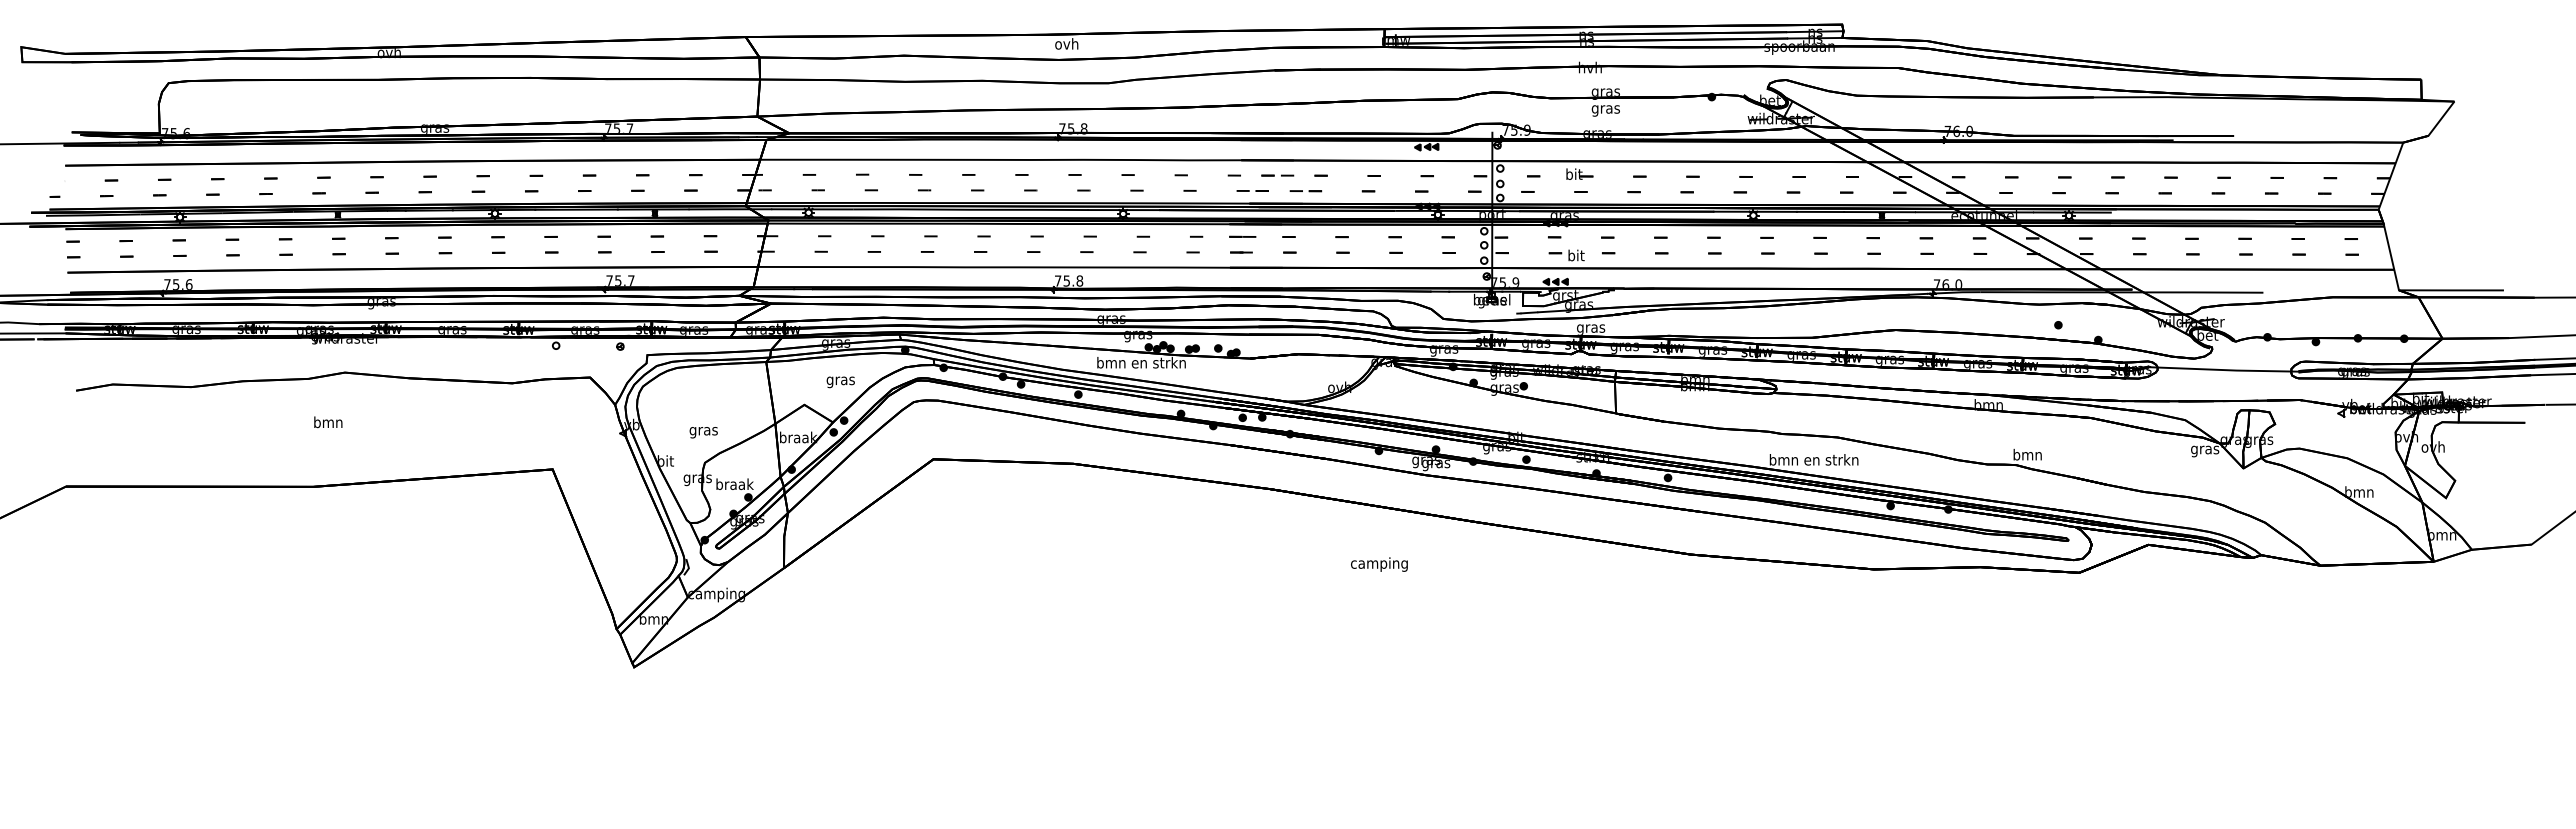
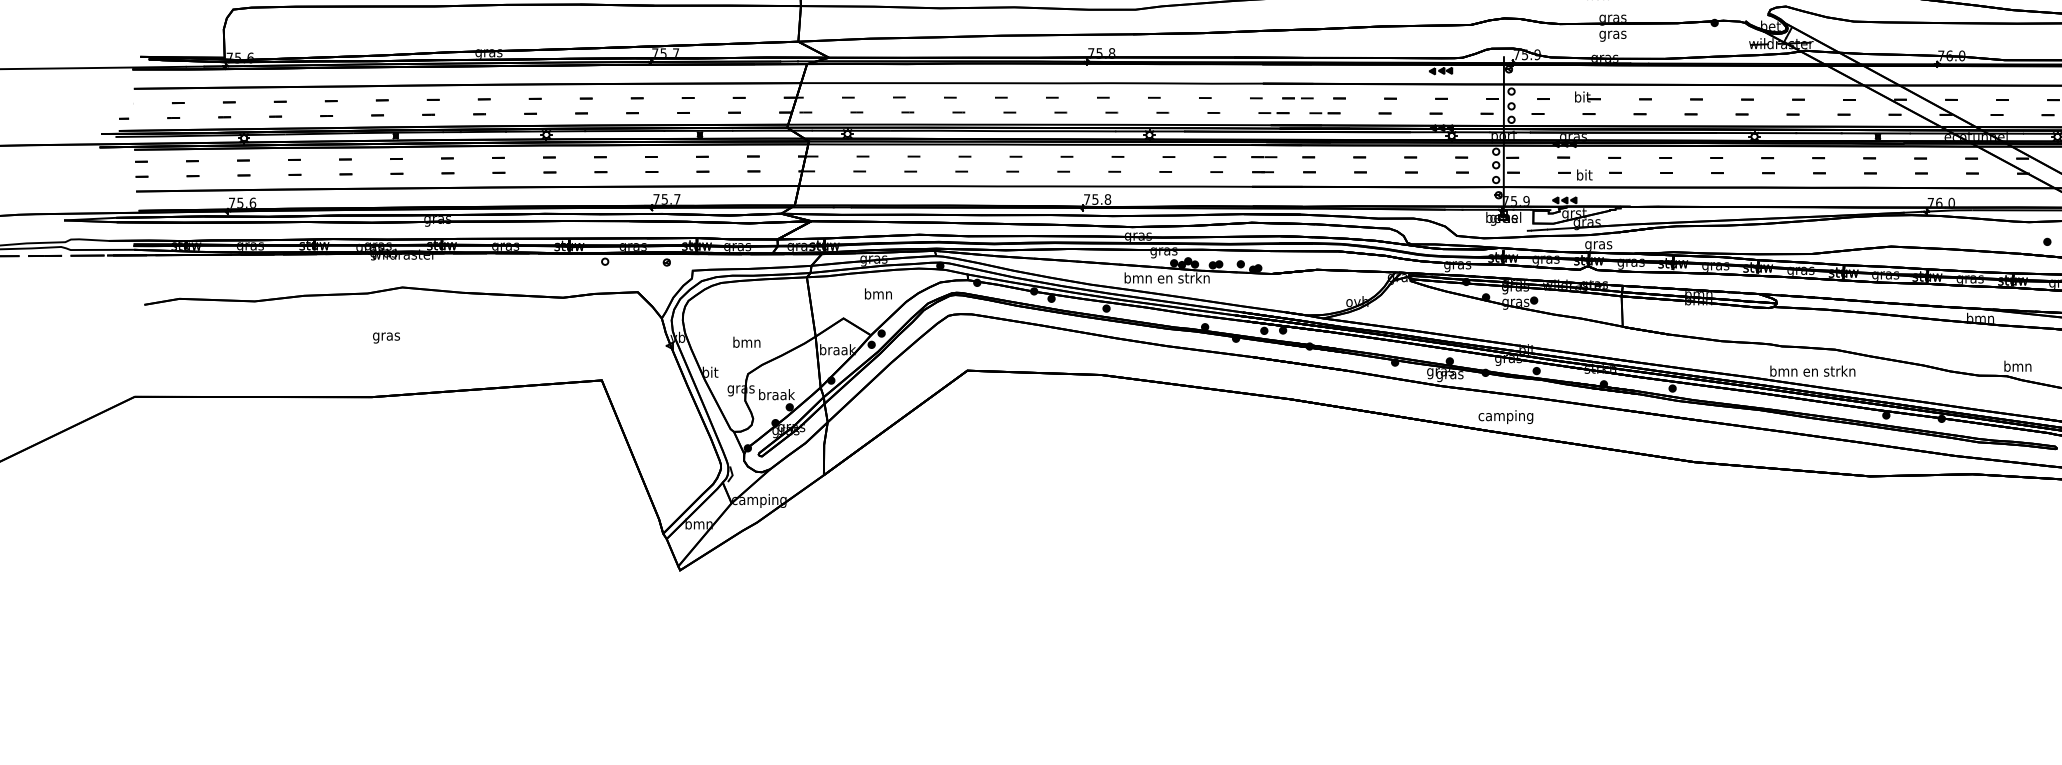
text: (840, 380) -> (878, 295), gras -> bmn
text: (328, 423) -> (386, 336), bmn -> gras
text: (703, 430) -> (746, 343), gras -> bmn
text: (1379, 564) -> (1506, 416), moved

